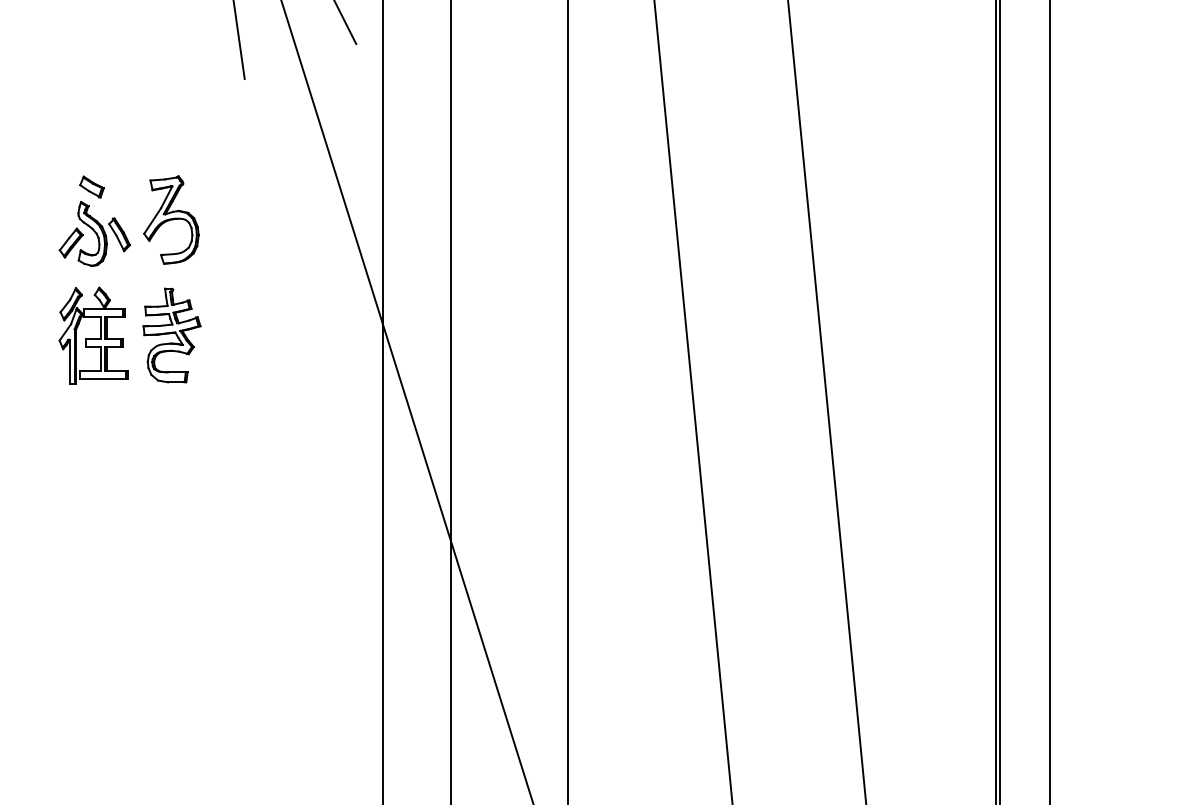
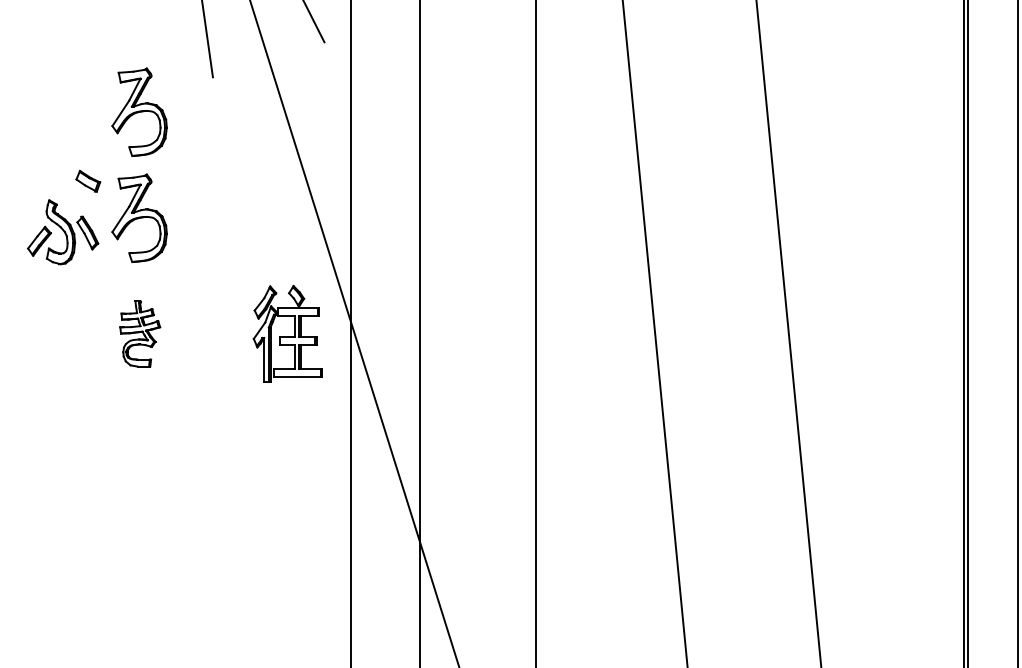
part: (171, 113) -> (139, 111), added
part: (91, 186) -> (87, 180), moved
part: (93, 335) -> (287, 333), moved
part: (171, 335) -> (139, 333), size x0.7

